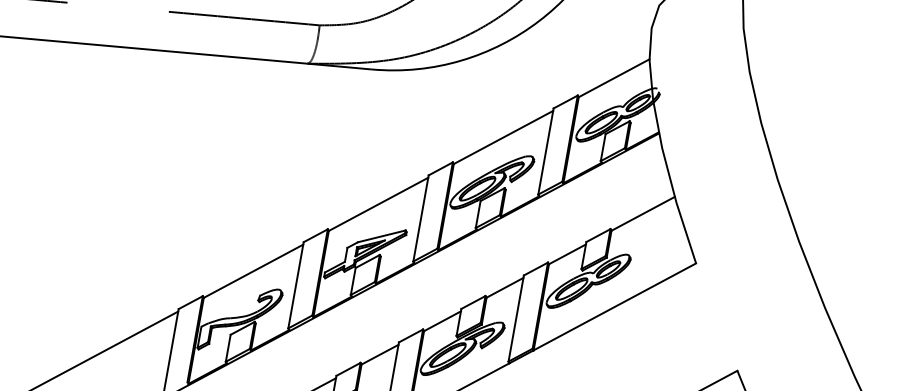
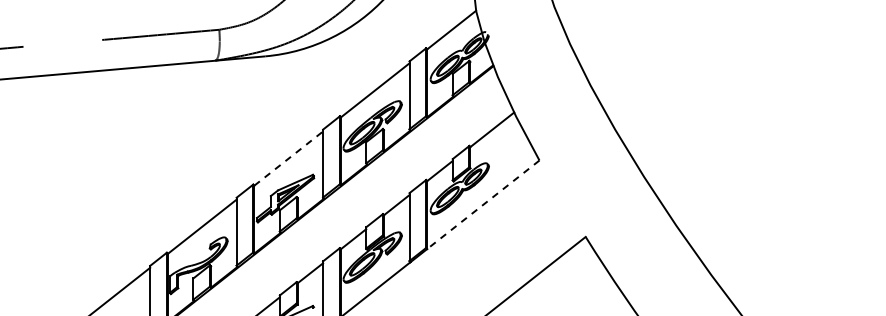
line: (378, 204) -> (288, 158), solid -> dashed
line: (615, 306) -> (483, 204), solid -> dashed

